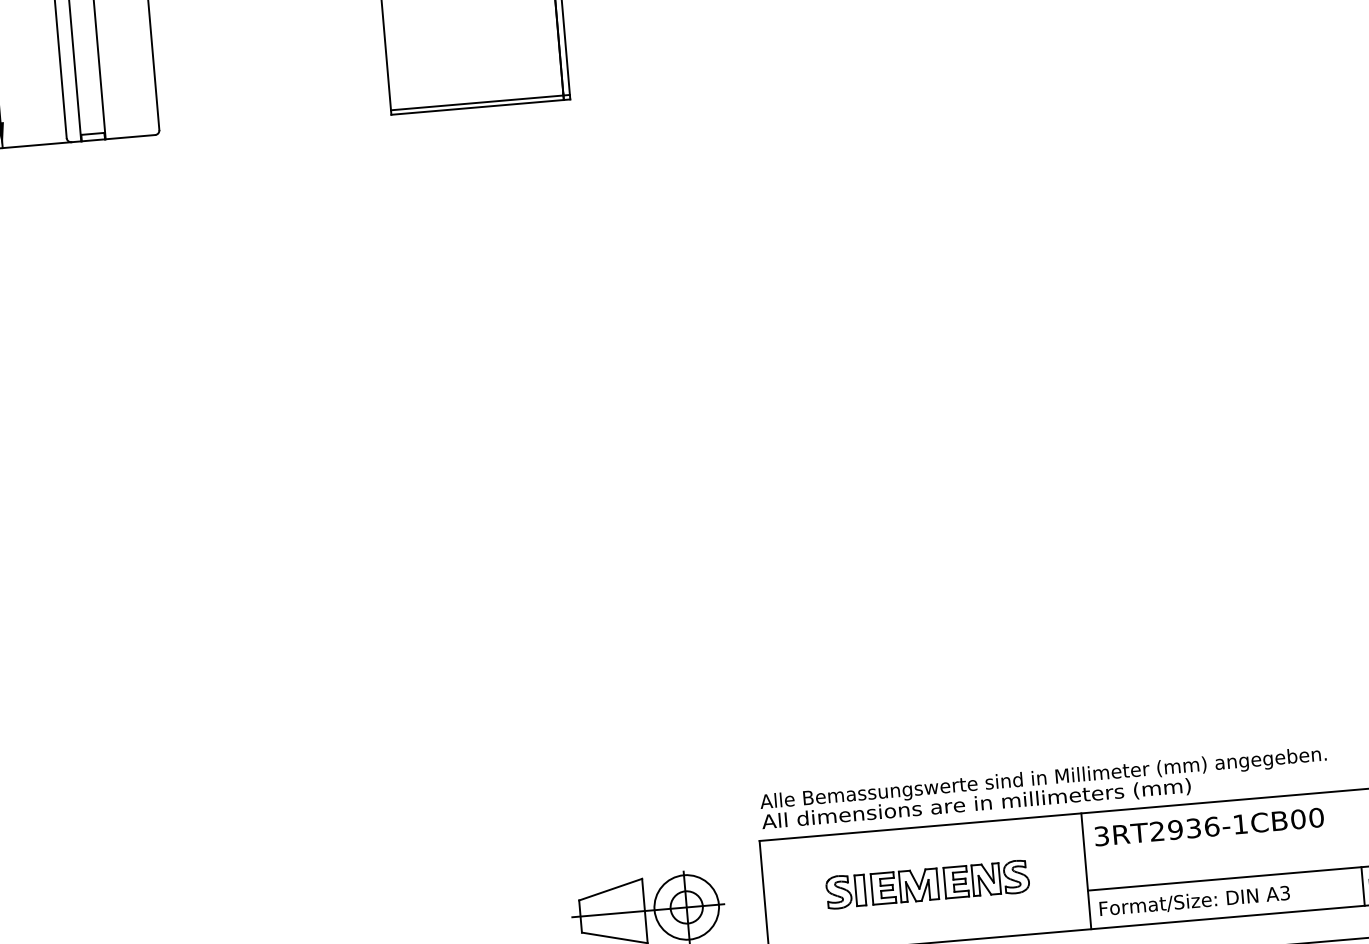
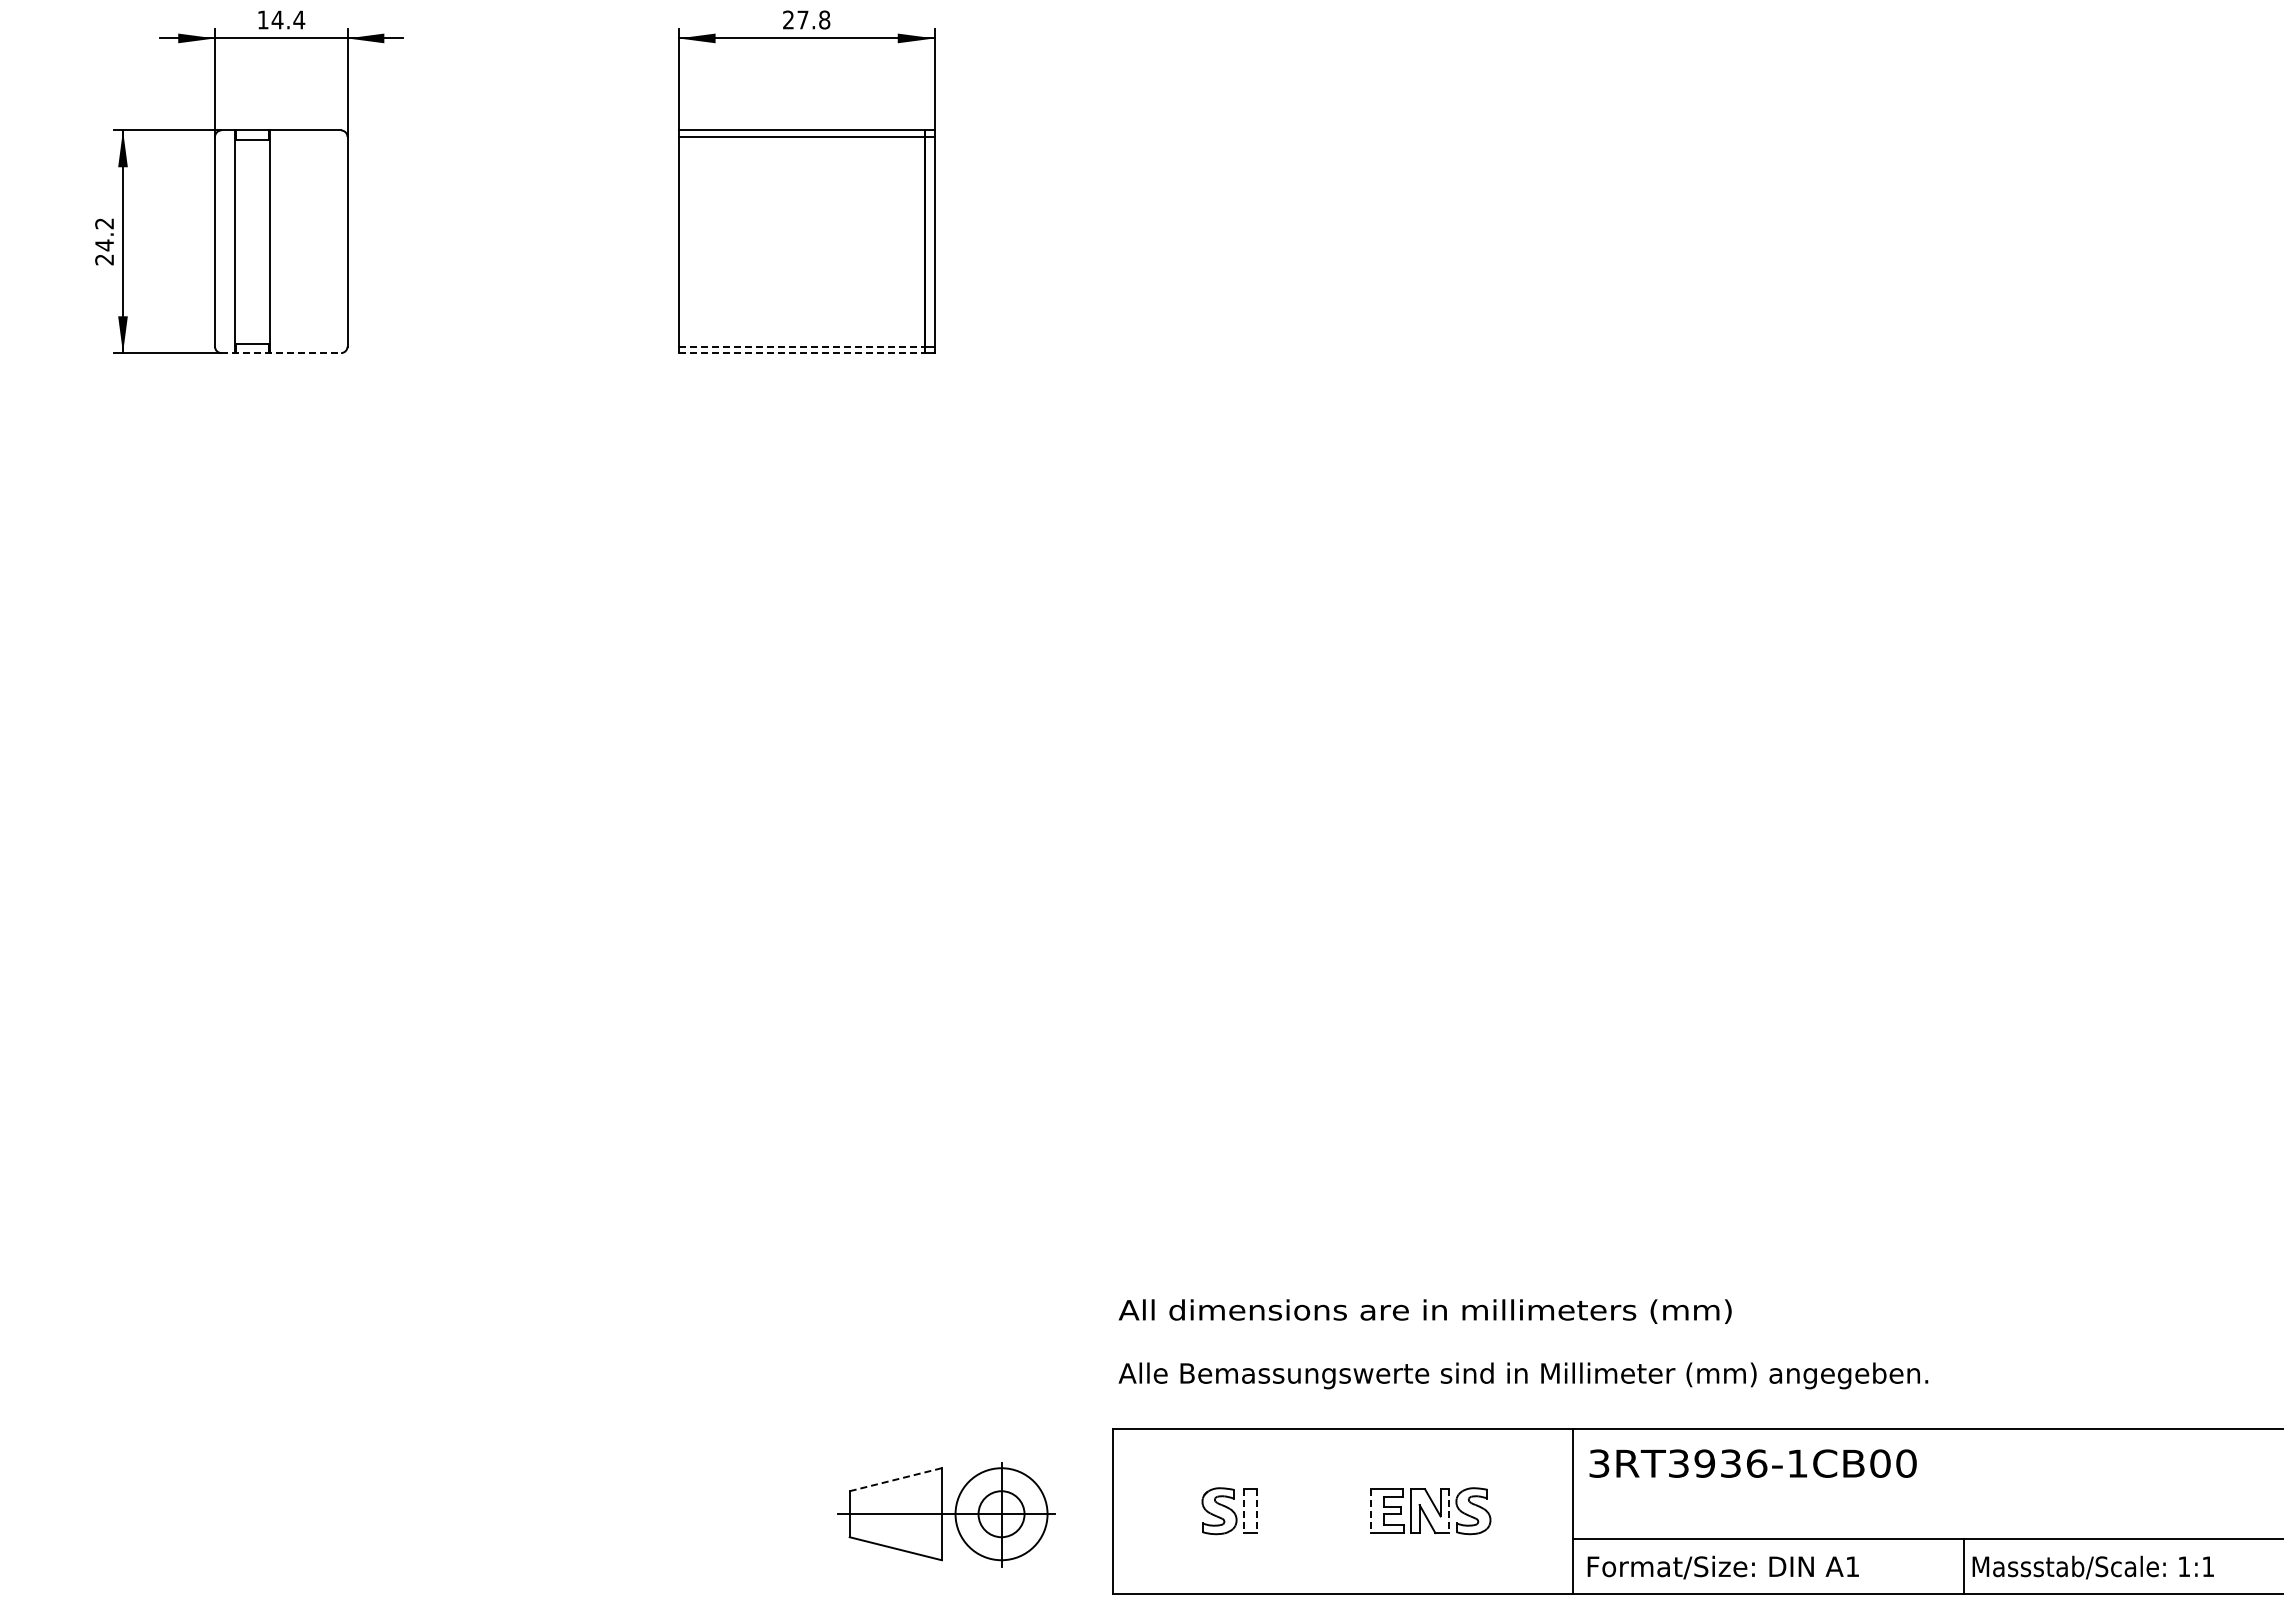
line: (477, 102) -> (802, 346), solid -> dashed
line: (477, 107) -> (802, 353), solid -> dashed
line: (113, 138) -> (281, 353), solid -> dashed
text: (975, 804) -> (1424, 1311), moved
text: (1157, 831) -> (1678, 1463), 3RT2936-1CB00 -> 3RT3936-1CB00
line: (999, 878) -> (1449, 1511), solid -> dashed
line: (944, 883) -> (1370, 1511), solid -> dashed
part: (904, 886) -> (1313, 1511), removed
line: (611, 889) -> (896, 1479), solid -> dashed
line: (864, 890) -> (1256, 1511), solid -> dashed
line: (855, 891) -> (1243, 1511), solid -> dashed
text: (1284, 892) -> (1852, 1566), A3 -> A1

